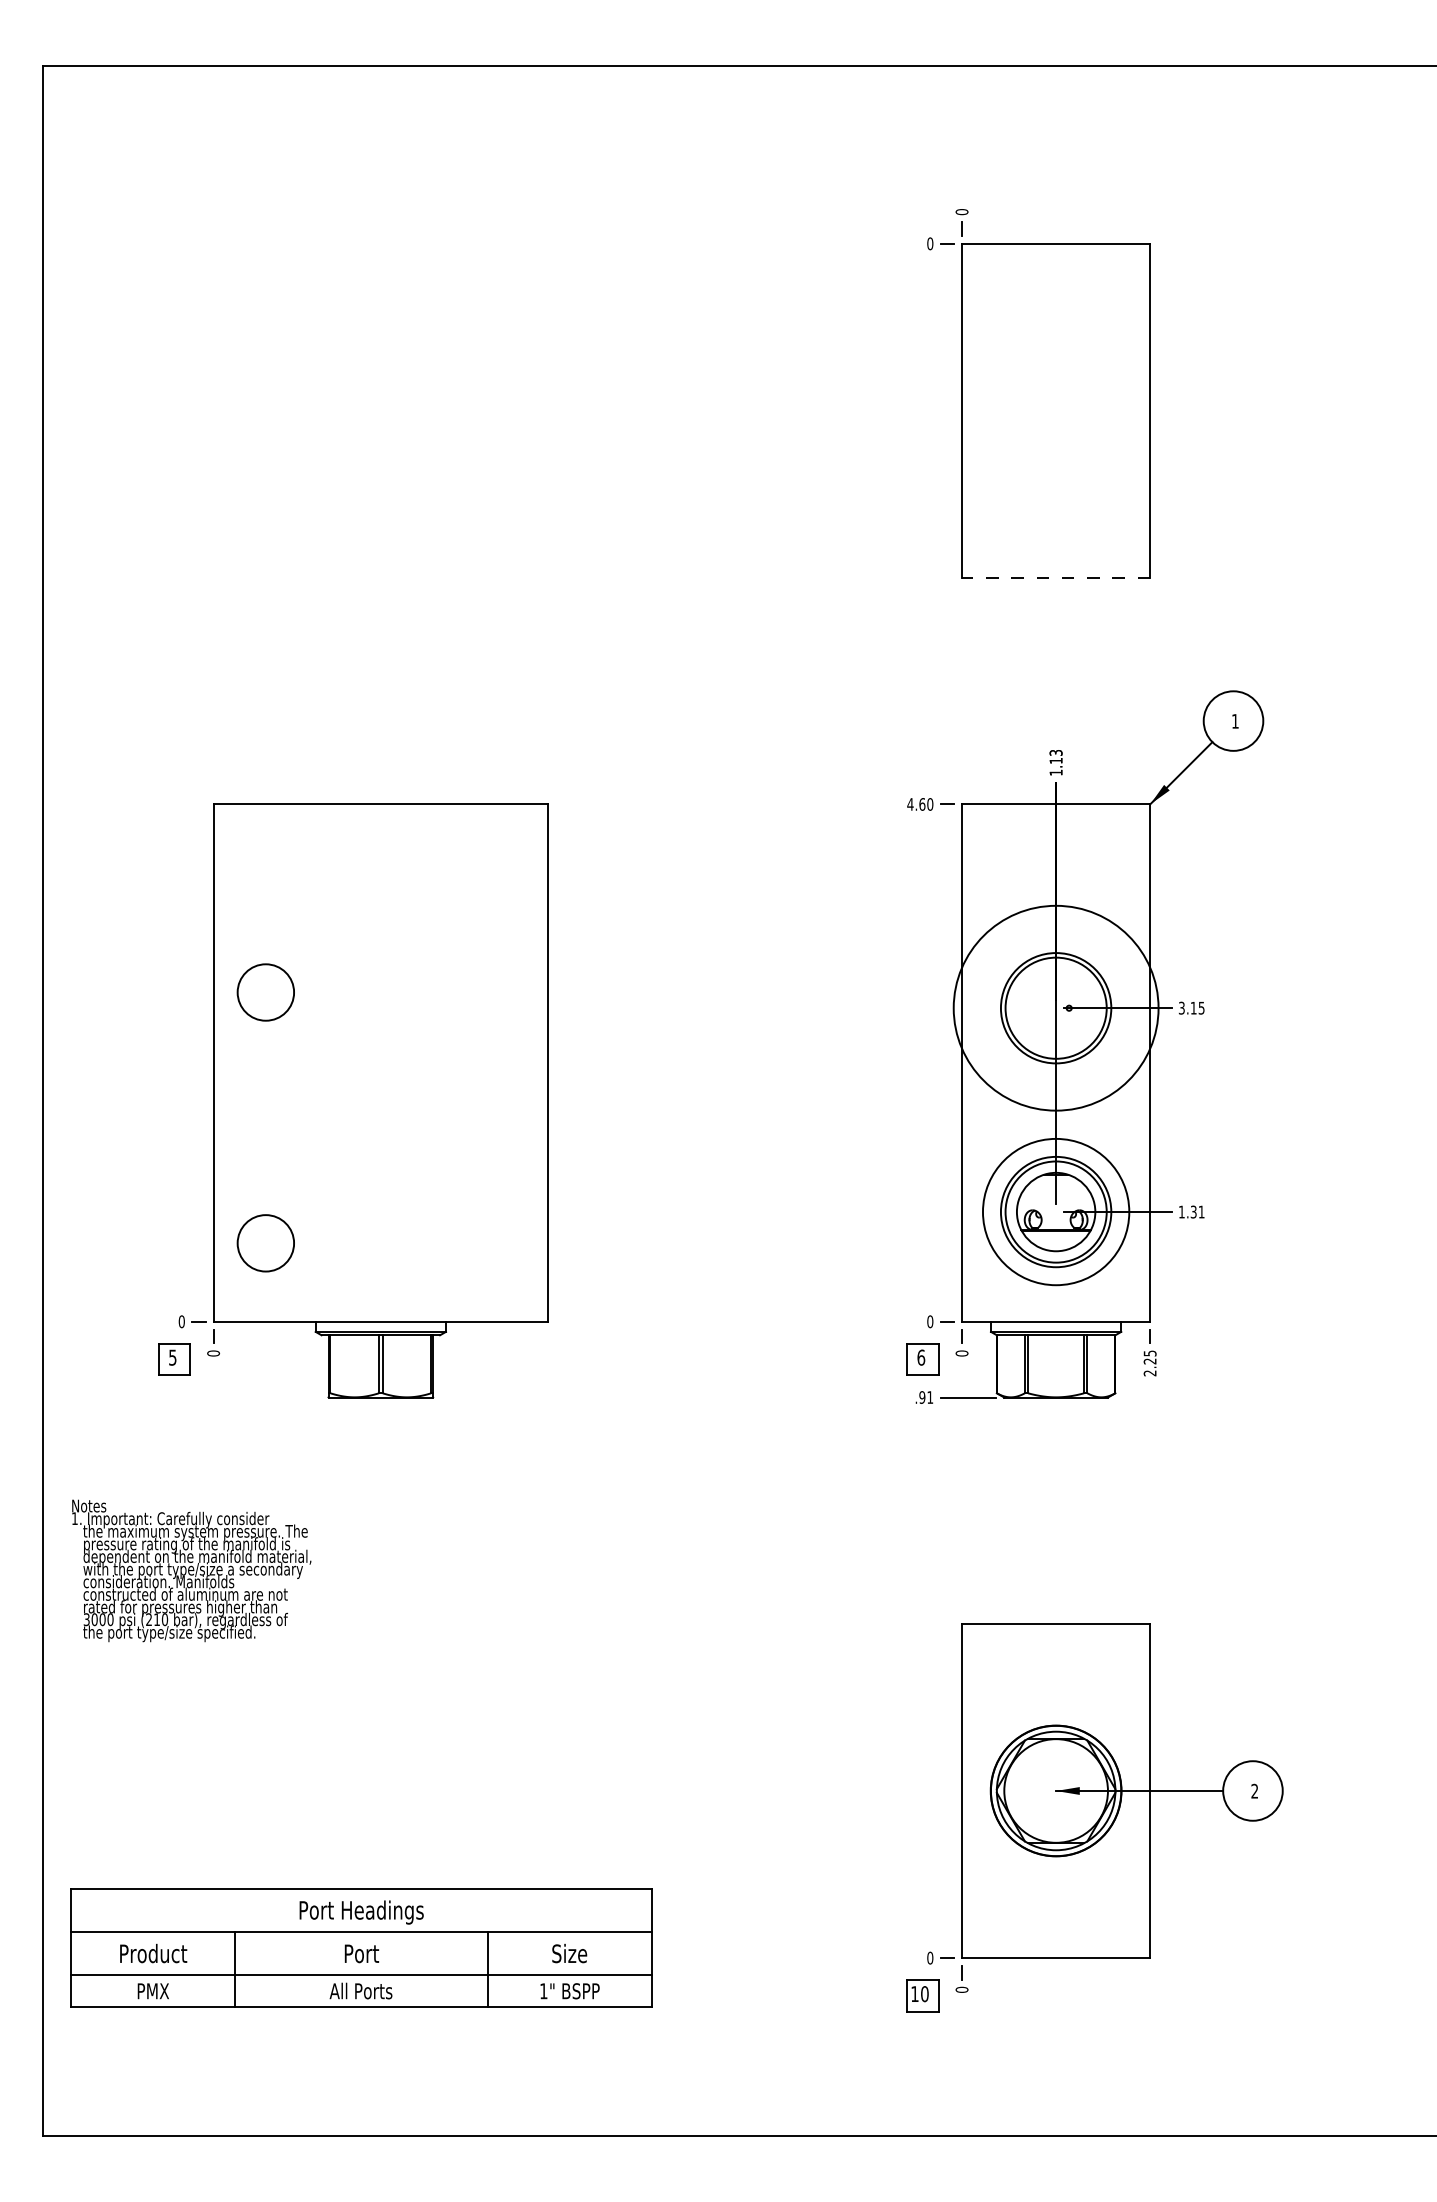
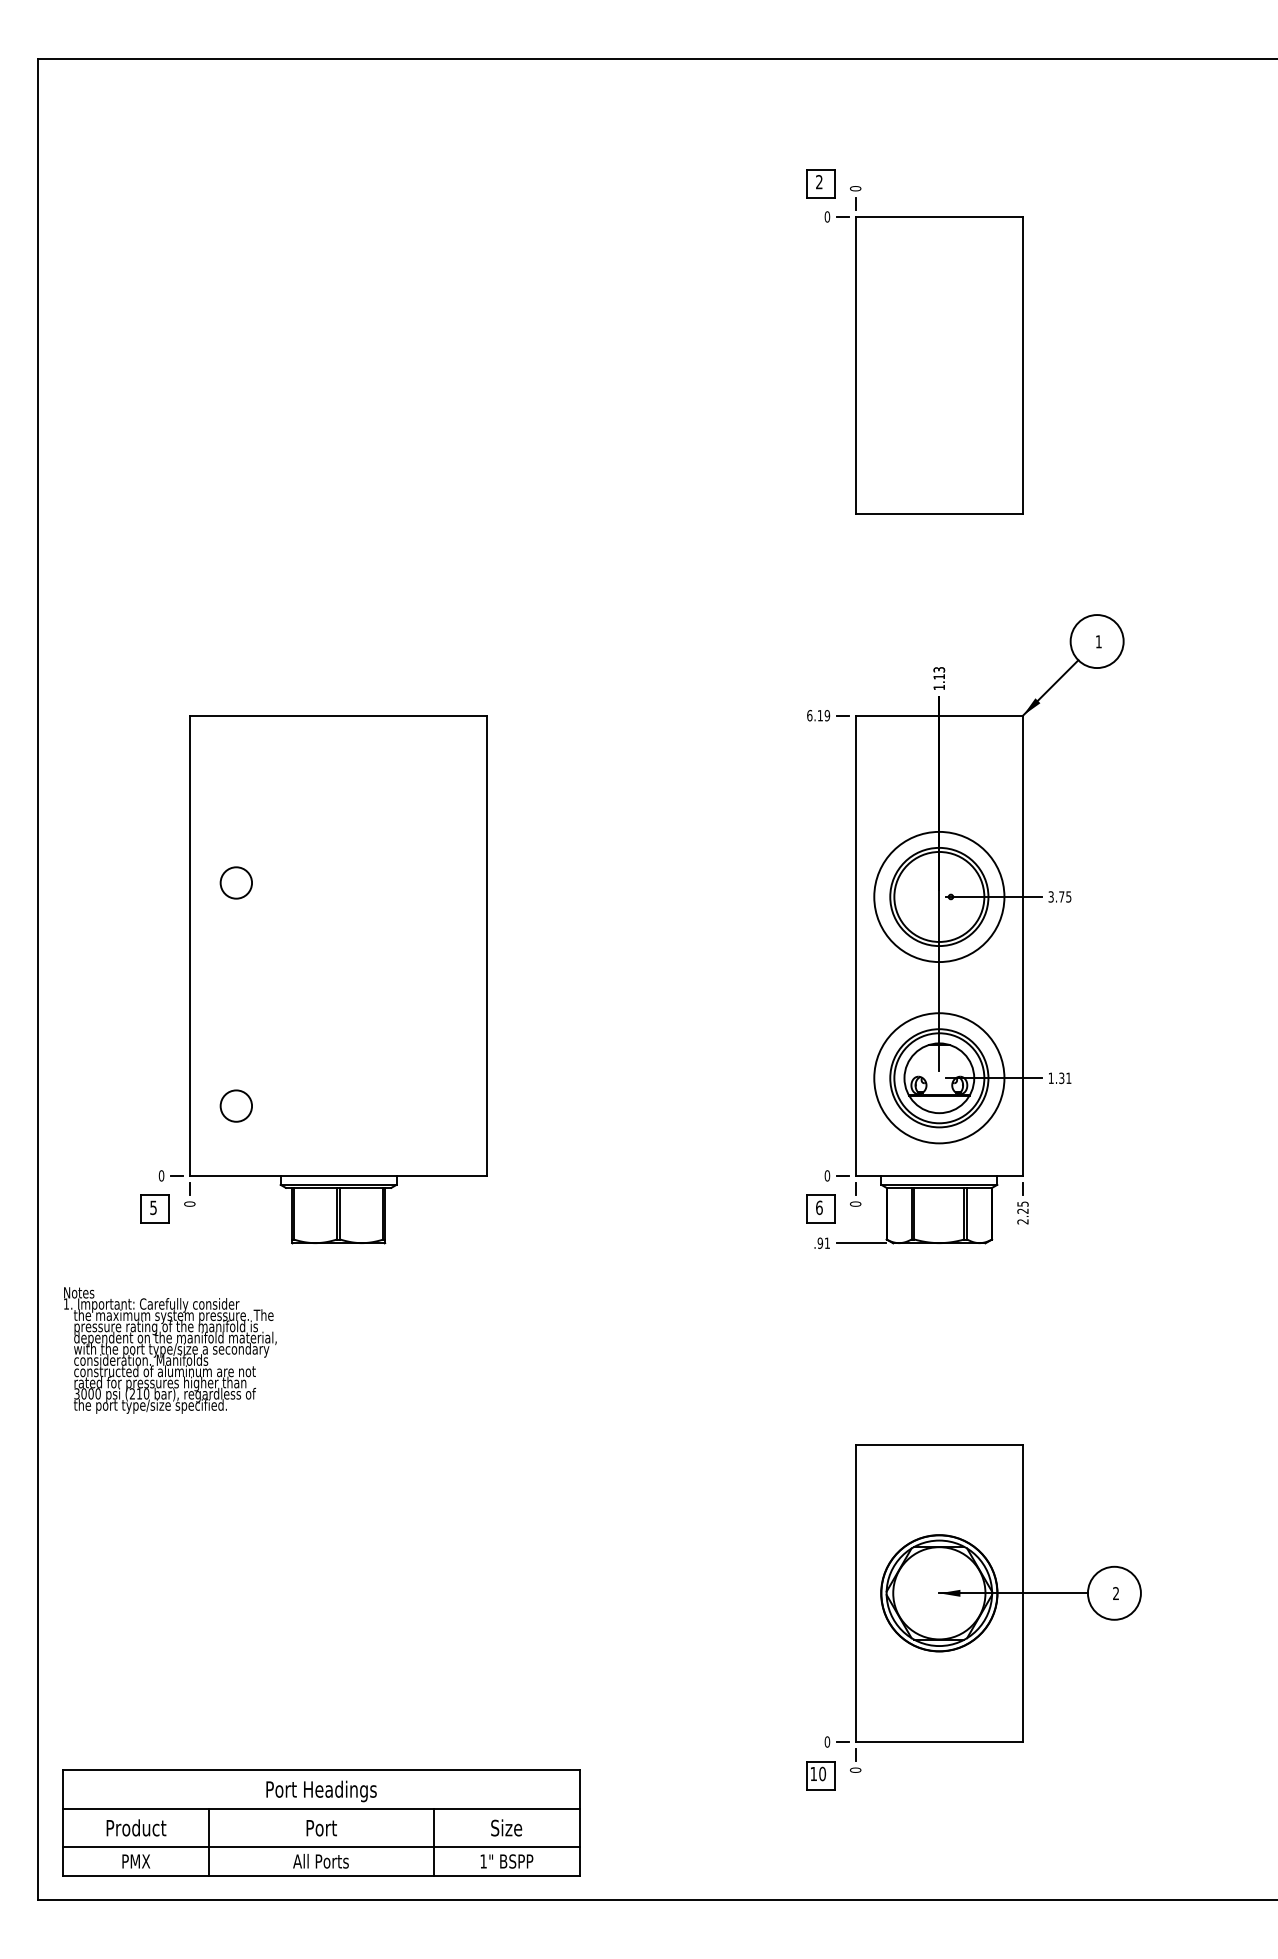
part: (922, 206) -> (820, 183), added
line: (1056, 578) -> (939, 514), dashed -> solid
text: (919, 804) -> (817, 715), 4.60 -> 6.19
circle: (266, 991) -> (236, 882), size x0.62
circle: (1056, 1007) -> (939, 896), size x0.71
text: (1193, 1007) -> (1061, 896), 3.15 -> 3.75
circle: (266, 1242) -> (236, 1105), size x0.62
text: (191, 1570) -> (170, 1350), moved
part: (361, 1947) -> (321, 1822), moved

